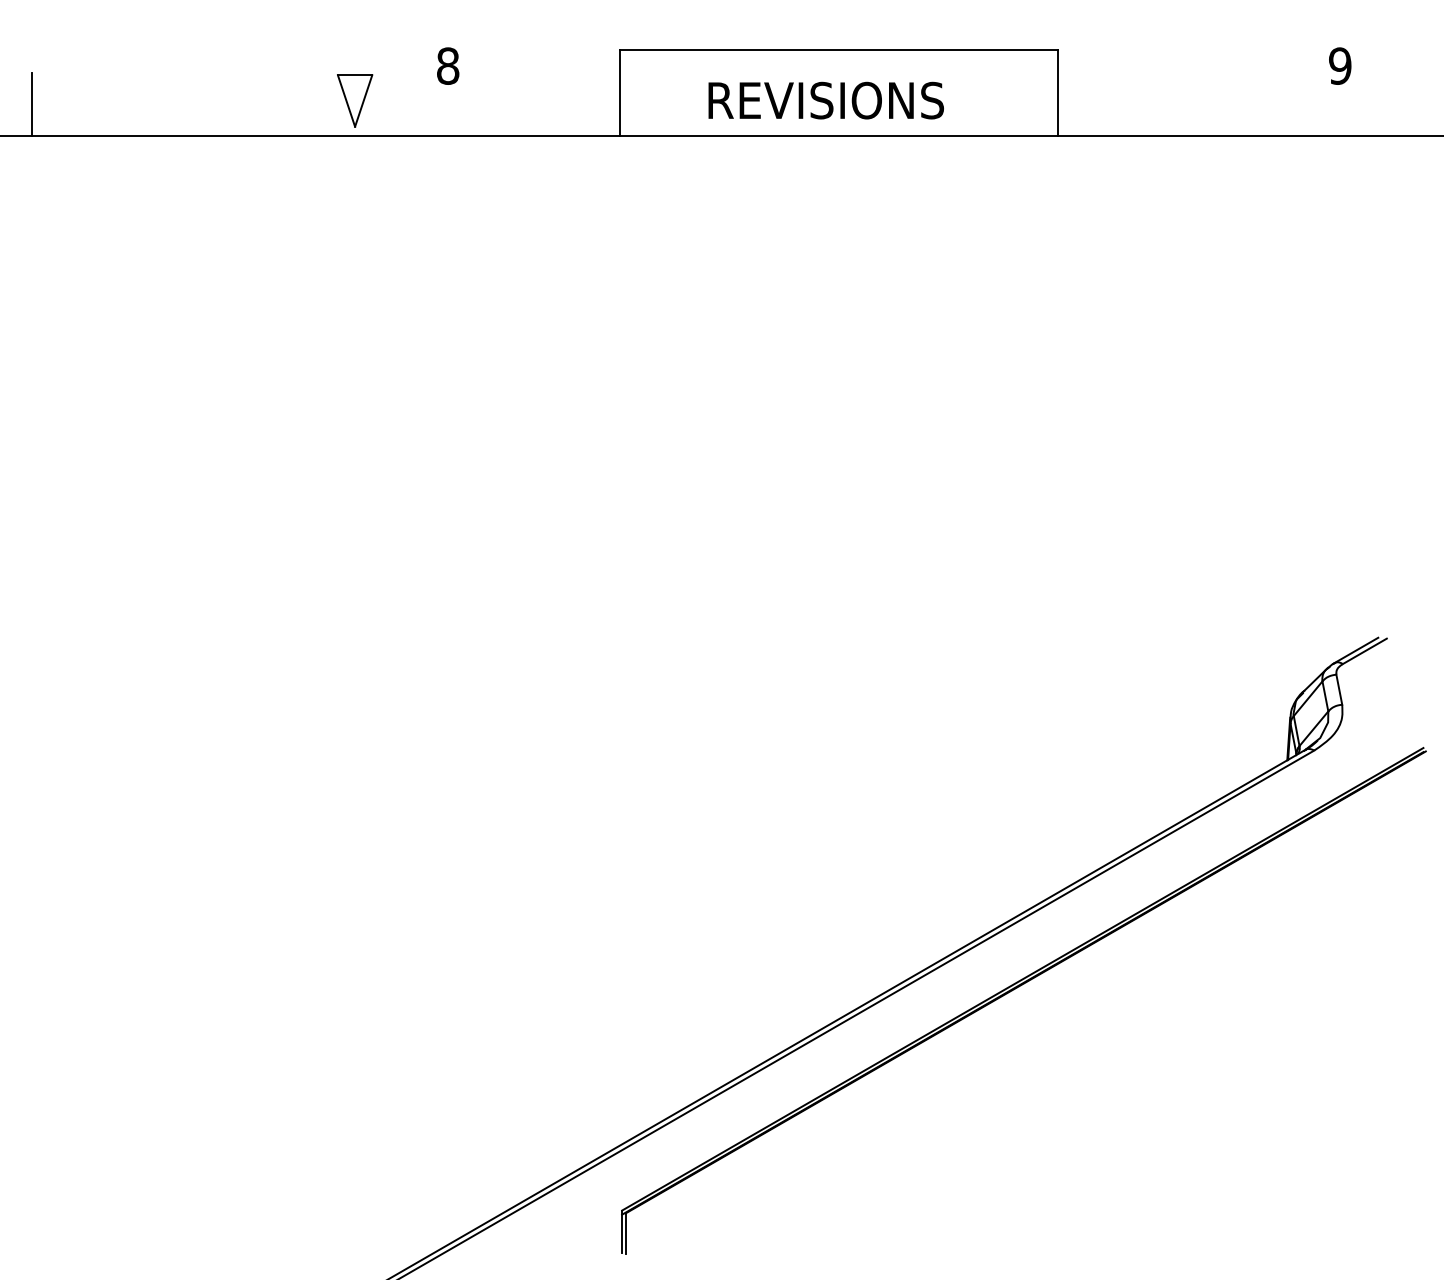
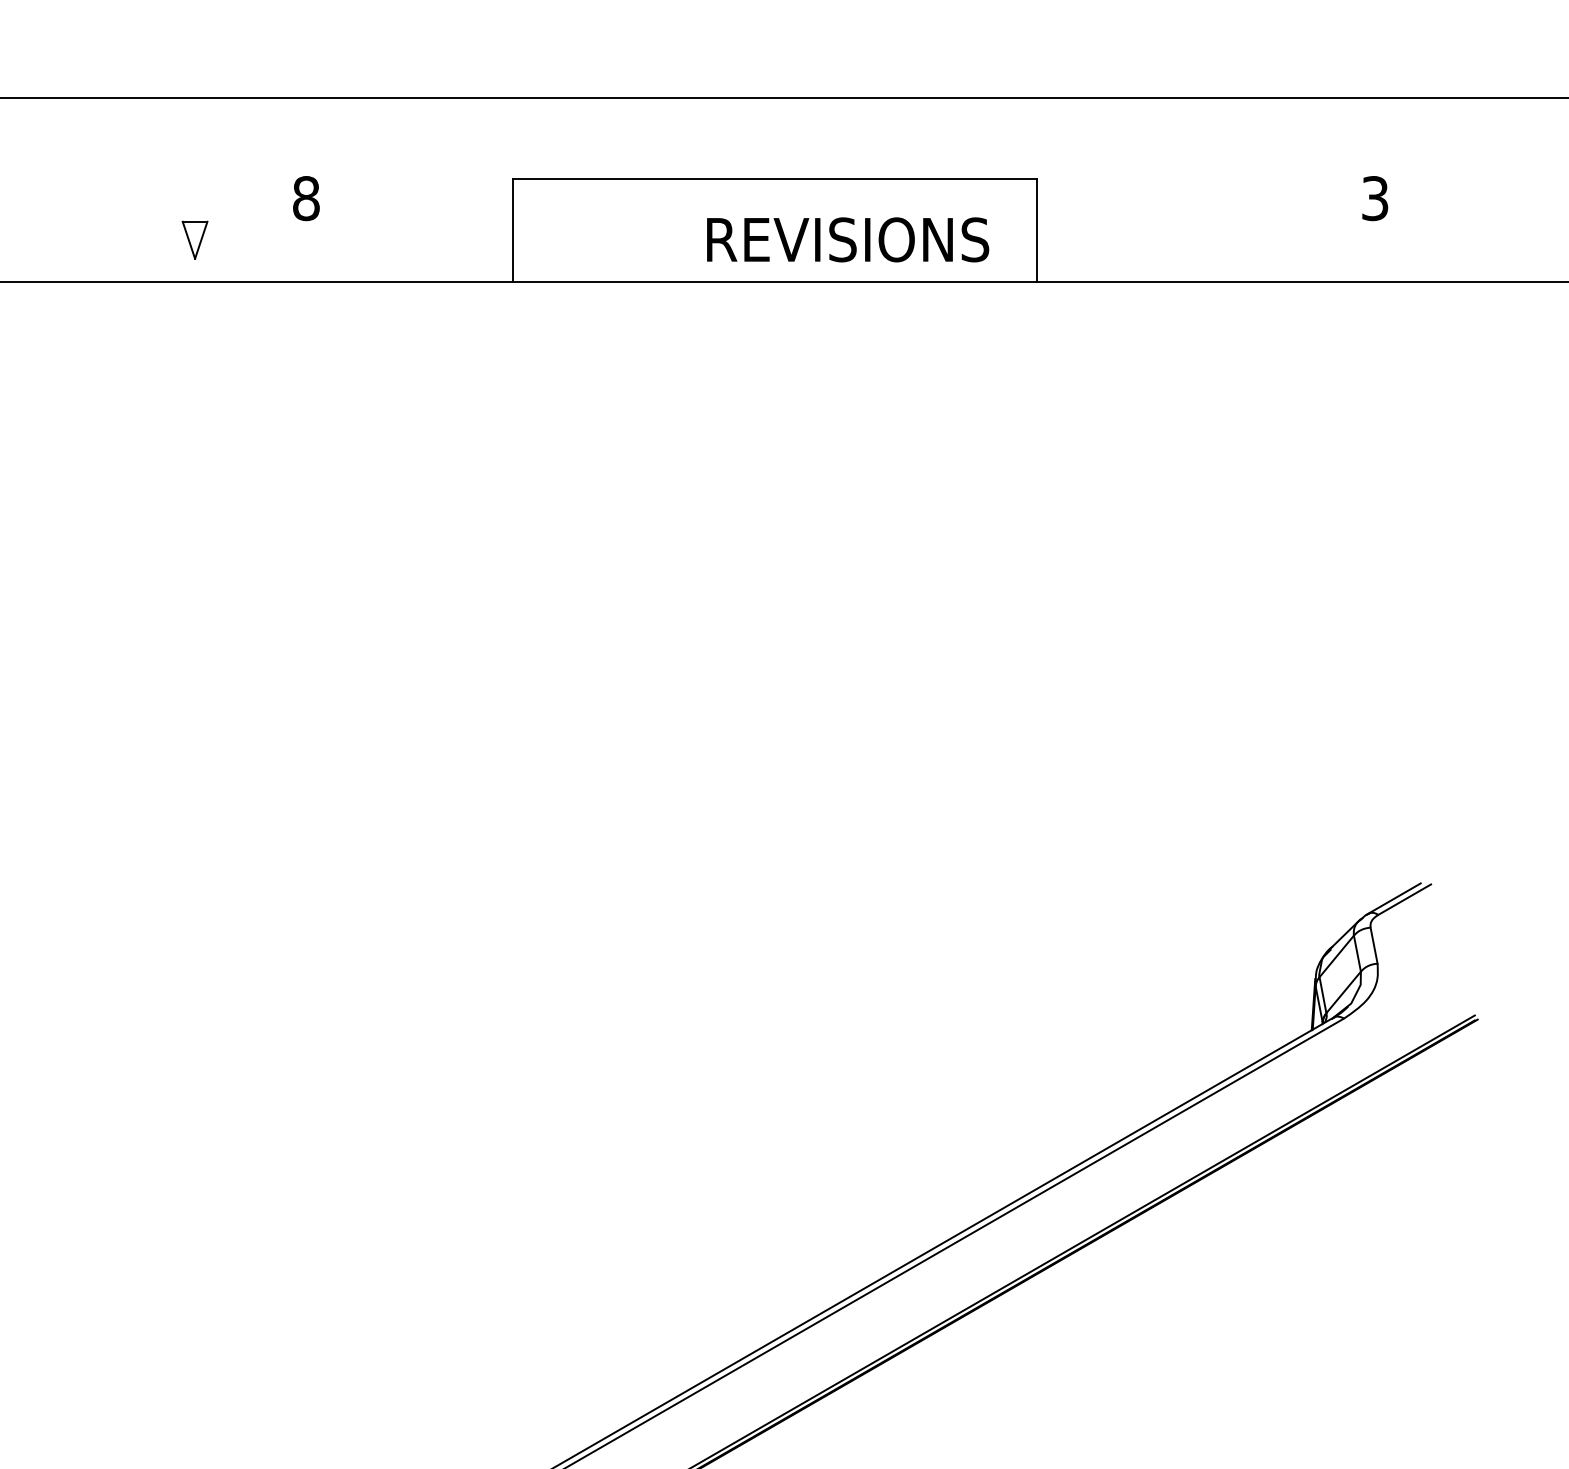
text: (1340, 65) -> (1375, 197), 9 -> 3
part: (355, 100) -> (195, 239), size x0.6
text: (825, 100) -> (847, 239), moved

